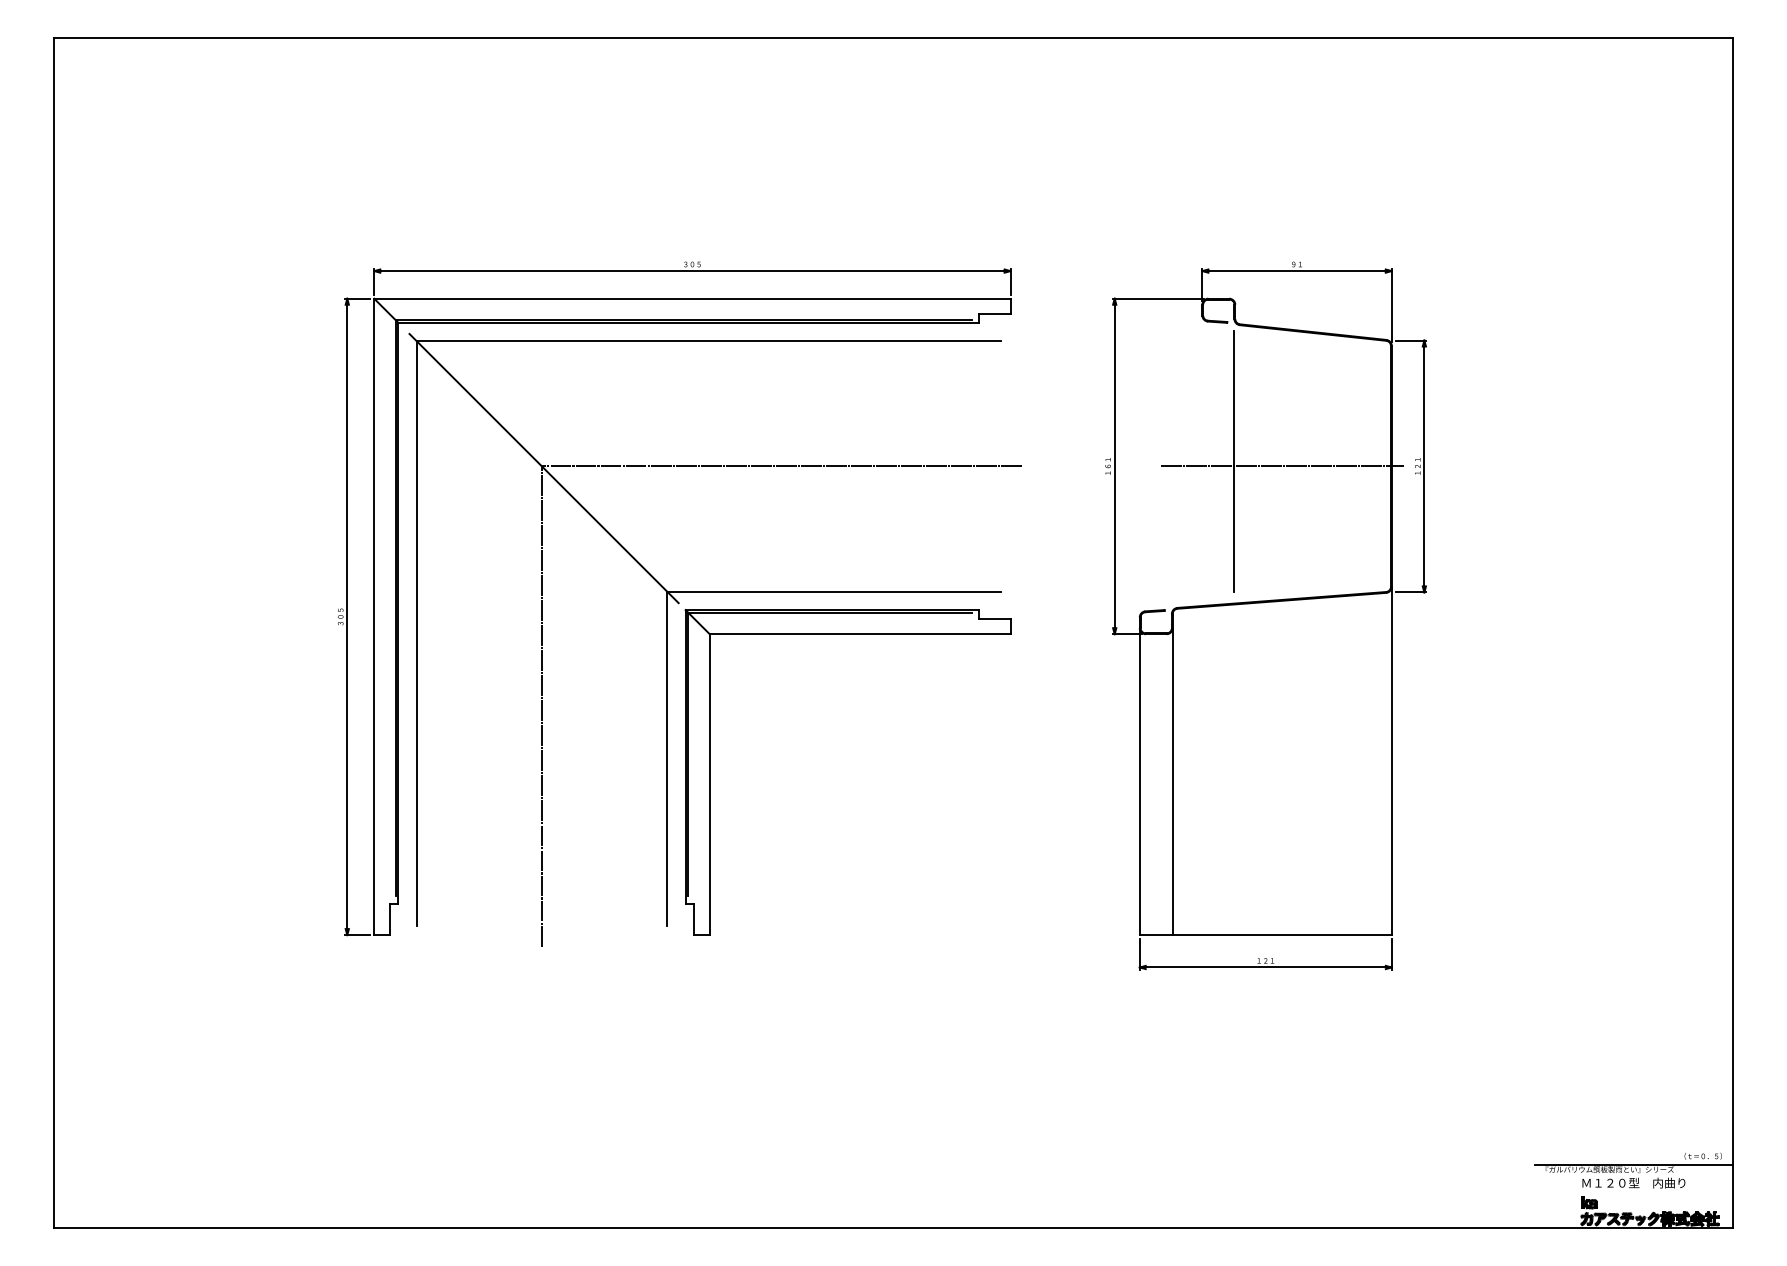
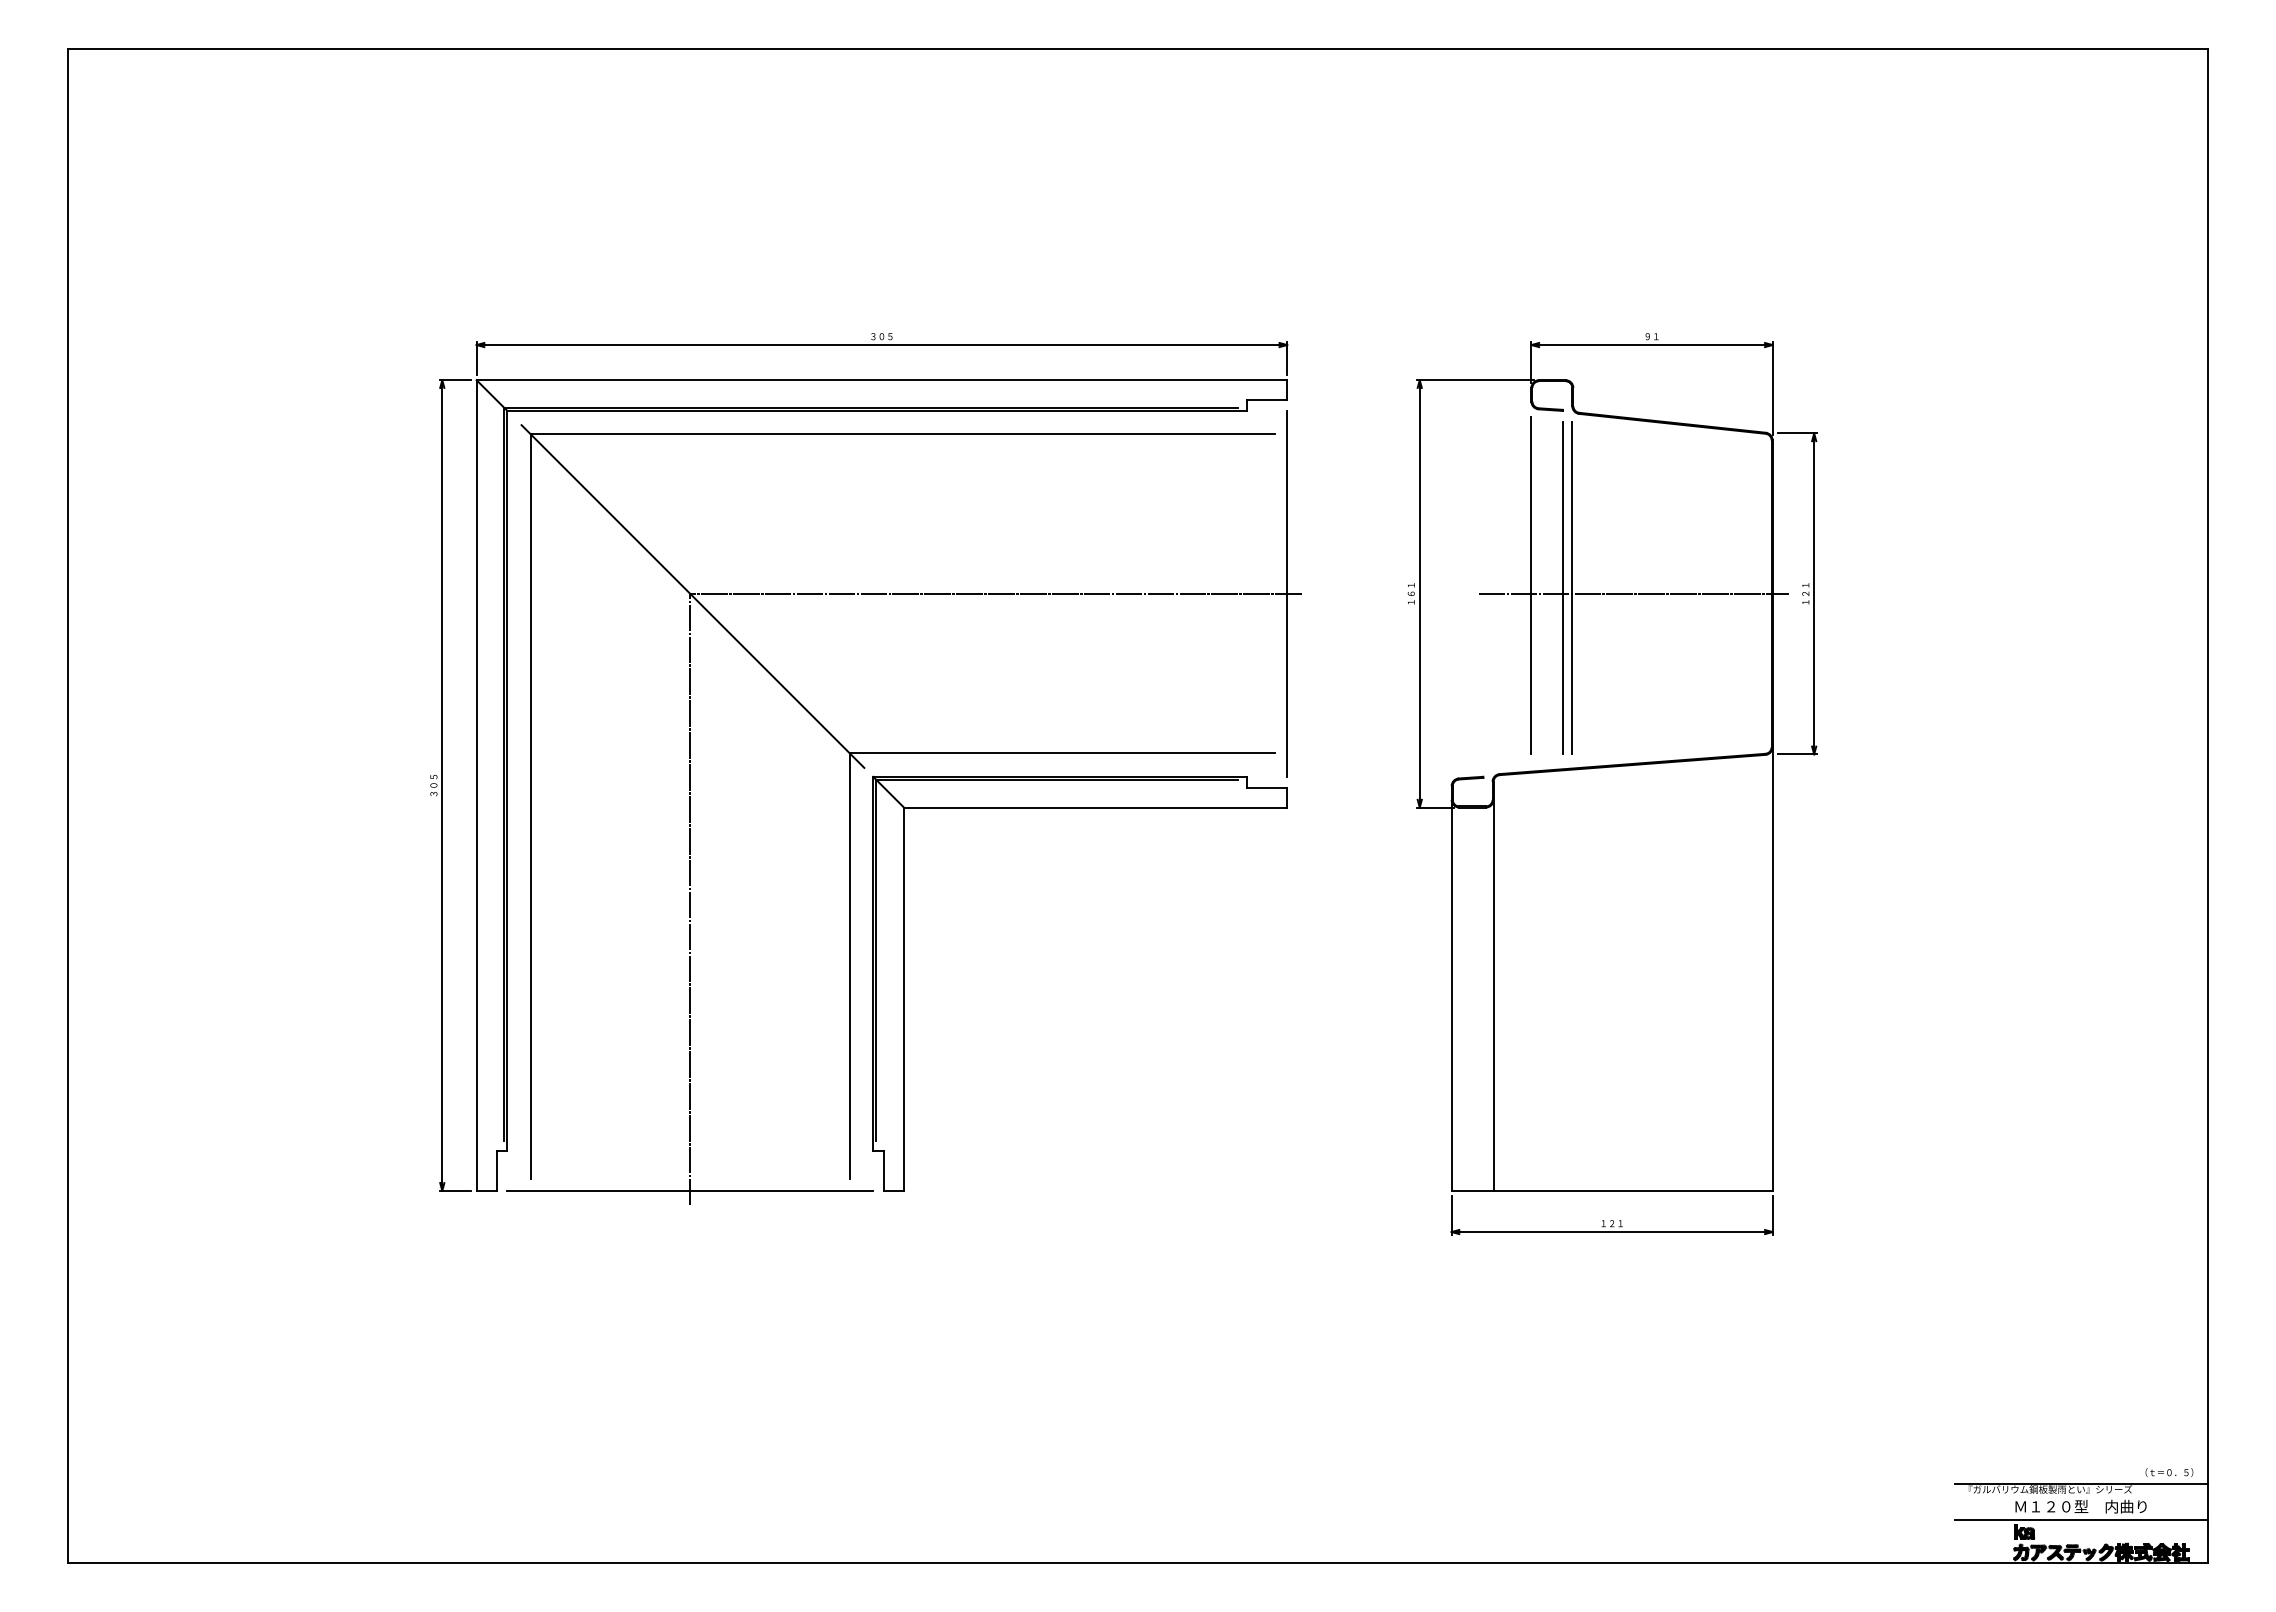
line: (1202, 459) -> (1531, 585), added
line: (1226, 461) -> (1562, 587), added
line: (1010, 466) -> (1287, 593), added
line: (542, 934) -> (690, 1190), added
line: (1634, 1193) -> (2081, 1519), added

